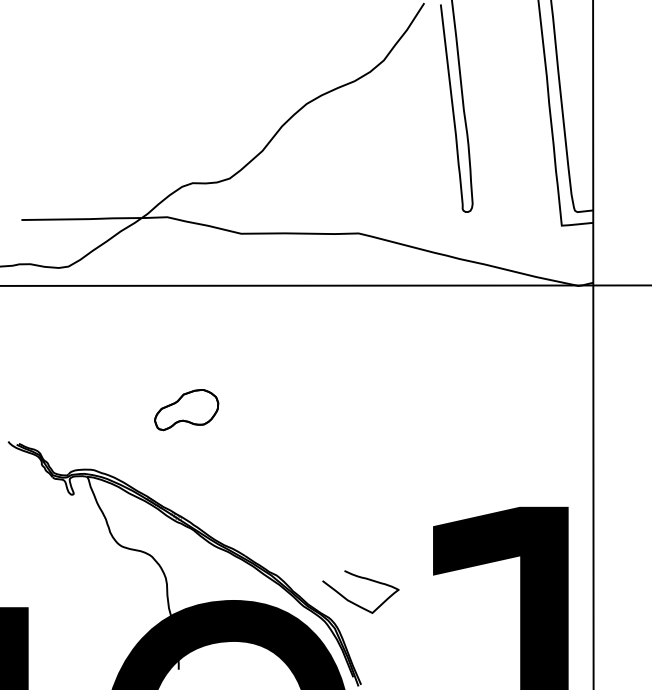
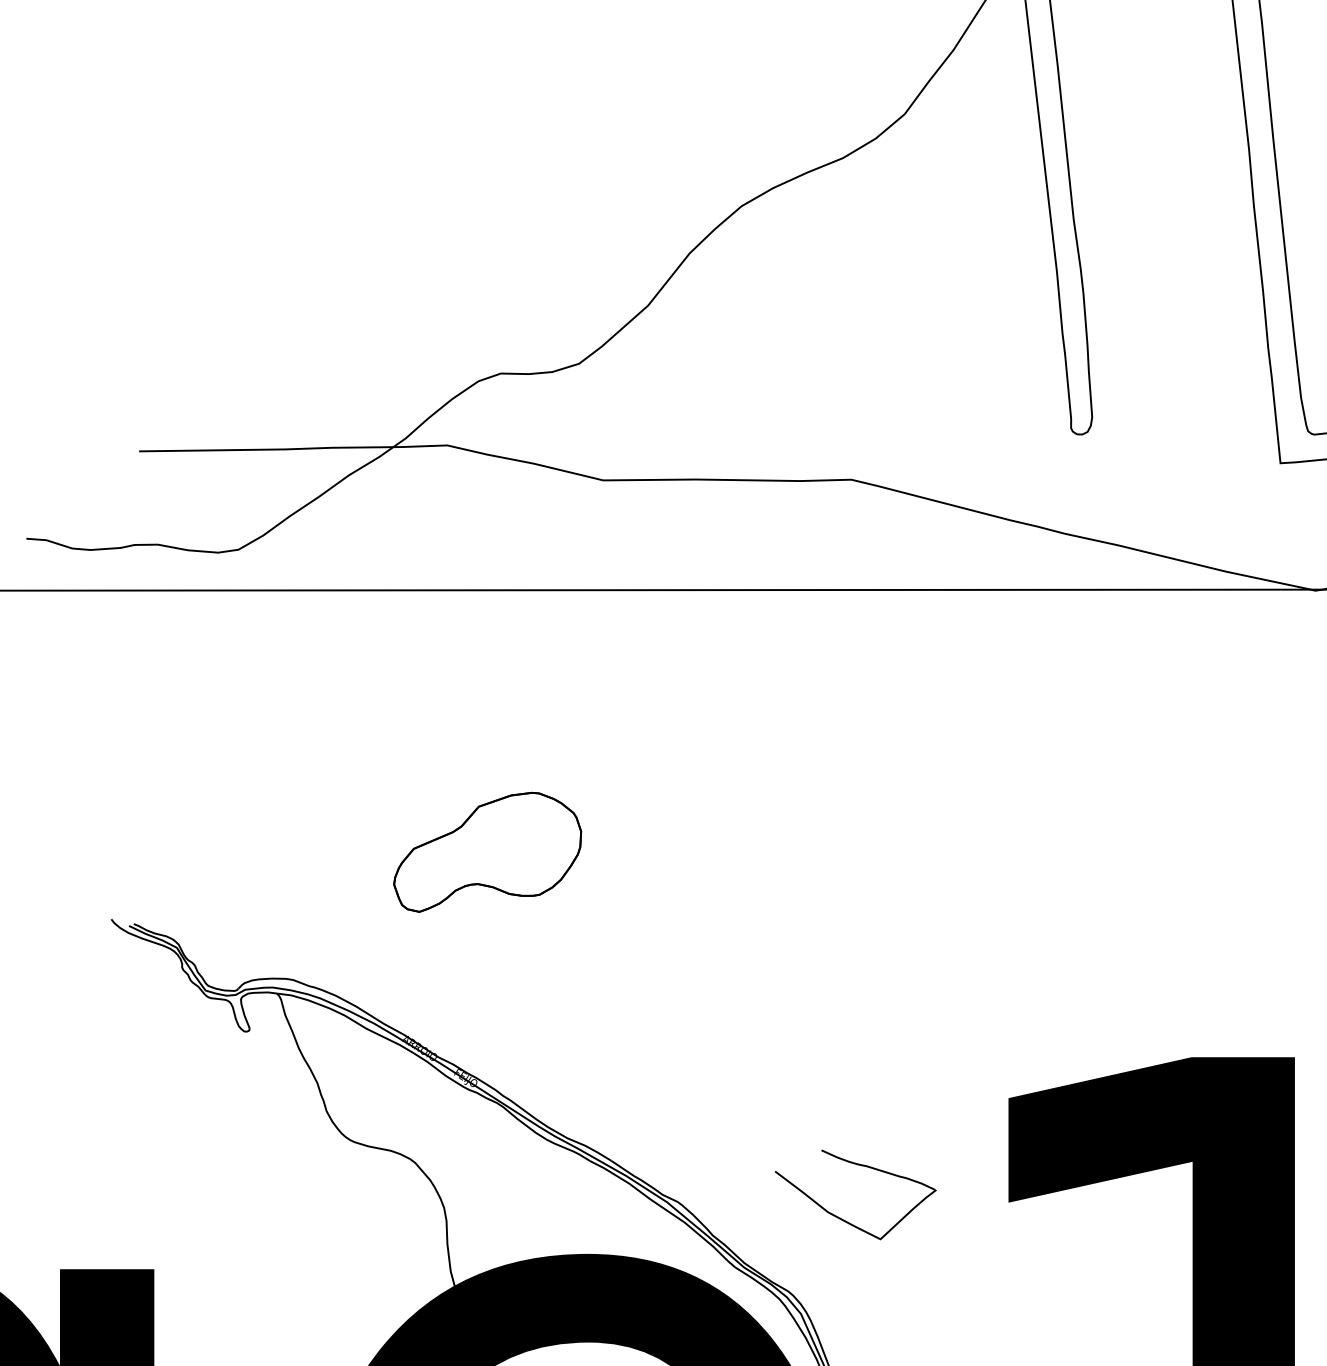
part: (186, 410) -> (487, 853), size x1.4
curve: (354, 602) -> (842, 1217), moved

